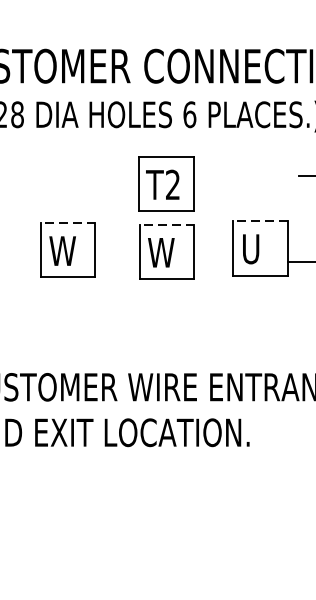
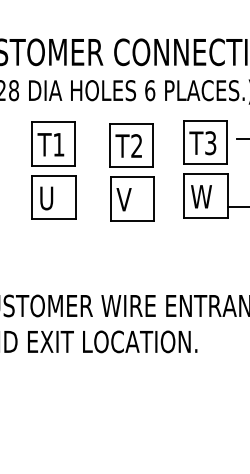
part: (259, 180) -> (205, 142), added
part: (67, 181) -> (53, 143), added
line: (259, 220) -> (205, 174), dashed -> solid
line: (67, 222) -> (53, 175), dashed -> solid
line: (167, 224) -> (132, 177), dashed -> solid
text: (254, 248) -> (201, 196), U -> W
text: (62, 251) -> (49, 198), W -> U
text: (161, 252) -> (127, 199), W -> V

